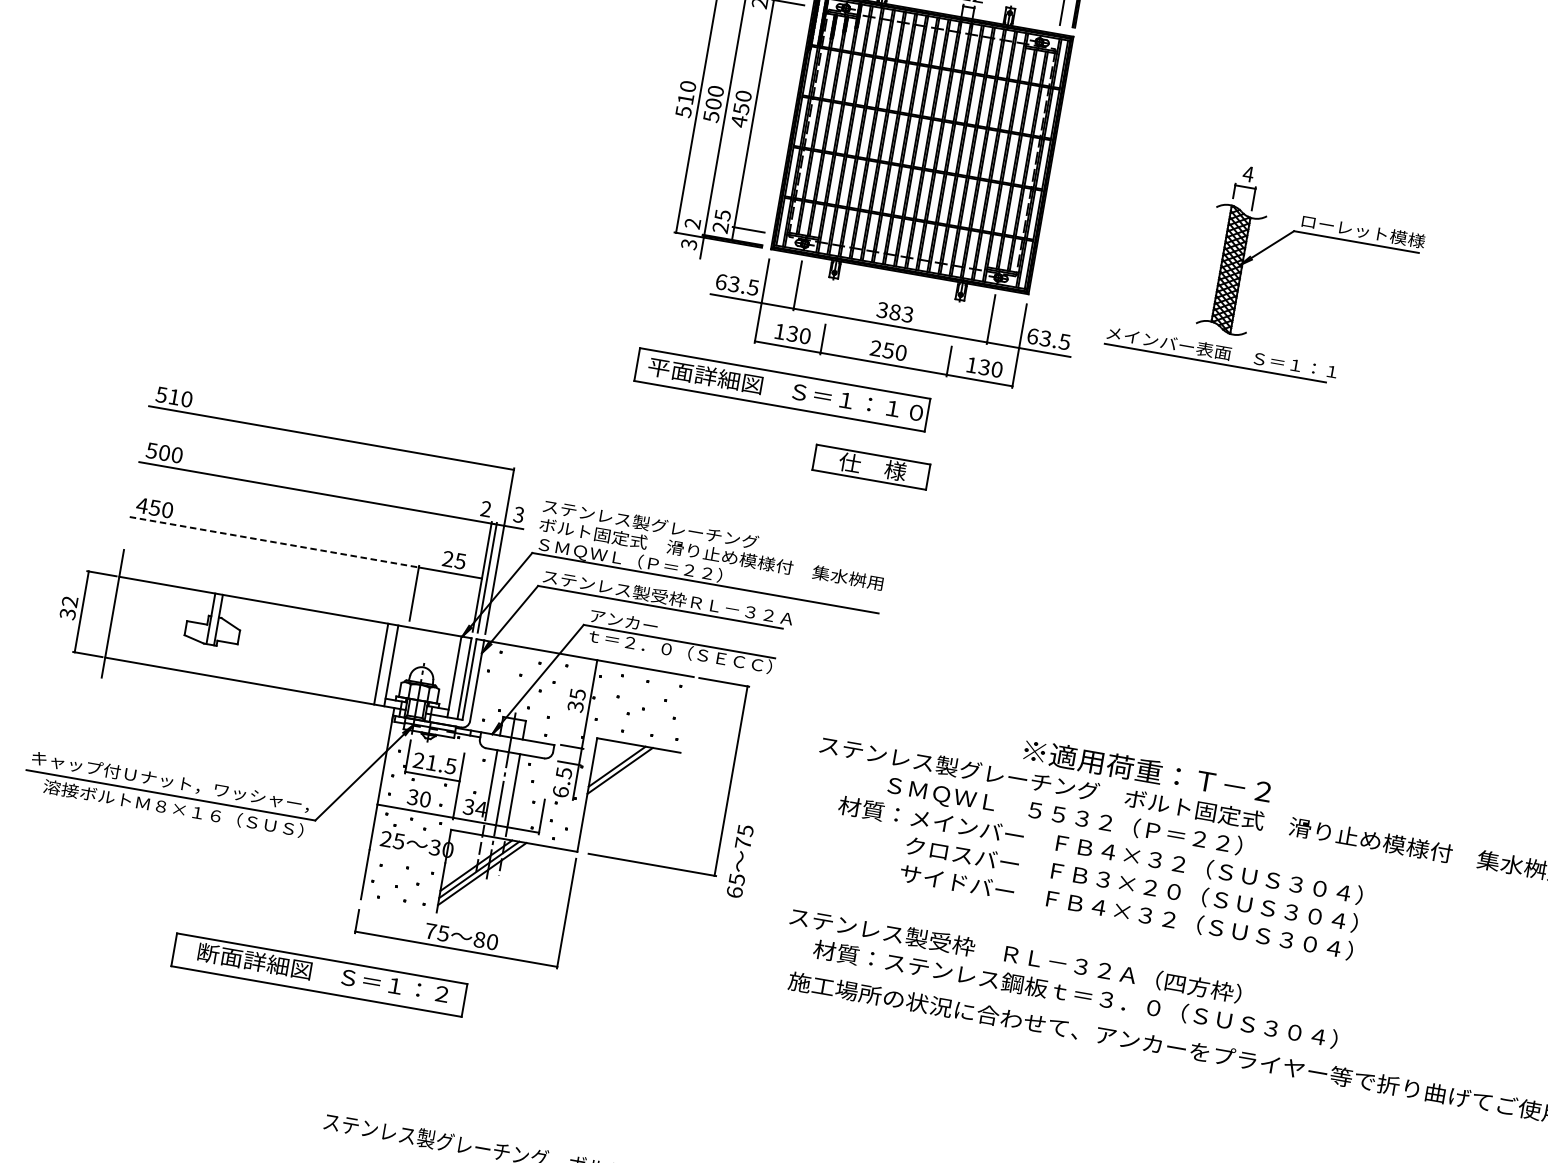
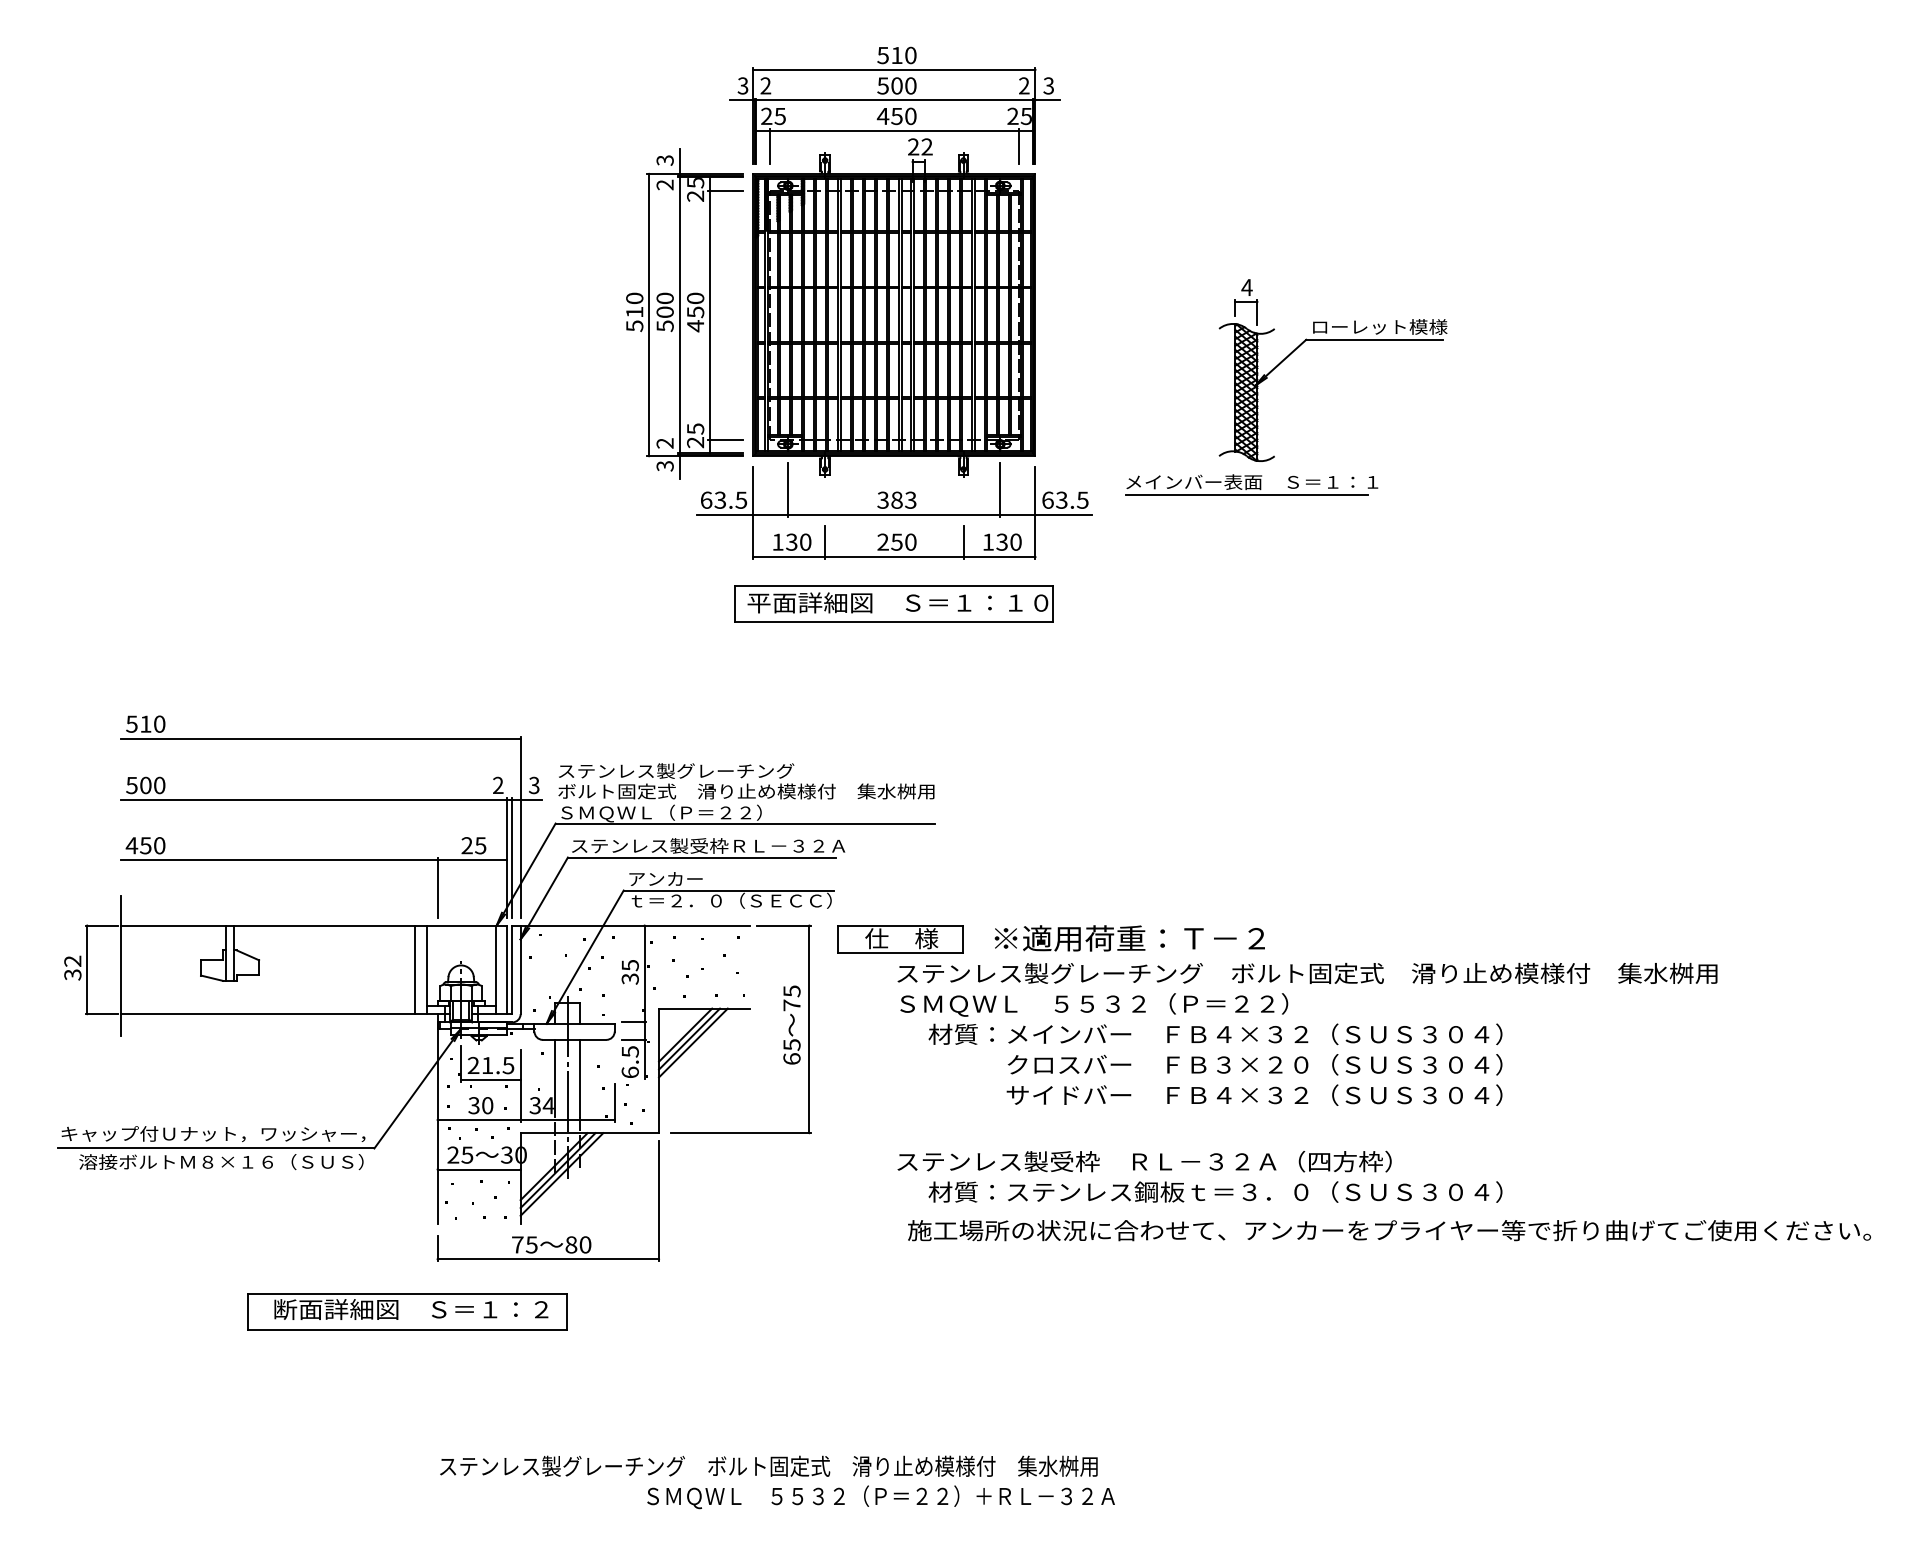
part: (781, 389) -> (893, 603), moved
part: (871, 467) -> (900, 939), moved
line: (274, 542) -> (279, 860), dashed -> solid
text: (1147, 771) -> (1129, 938), moved
line: (623, 774) -> (693, 1042), added
text: (1065, 816) -> (1094, 1004), moved
line: (406, 856) -> (478, 1169), added
text: (739, 860) -> (791, 1024), moved

